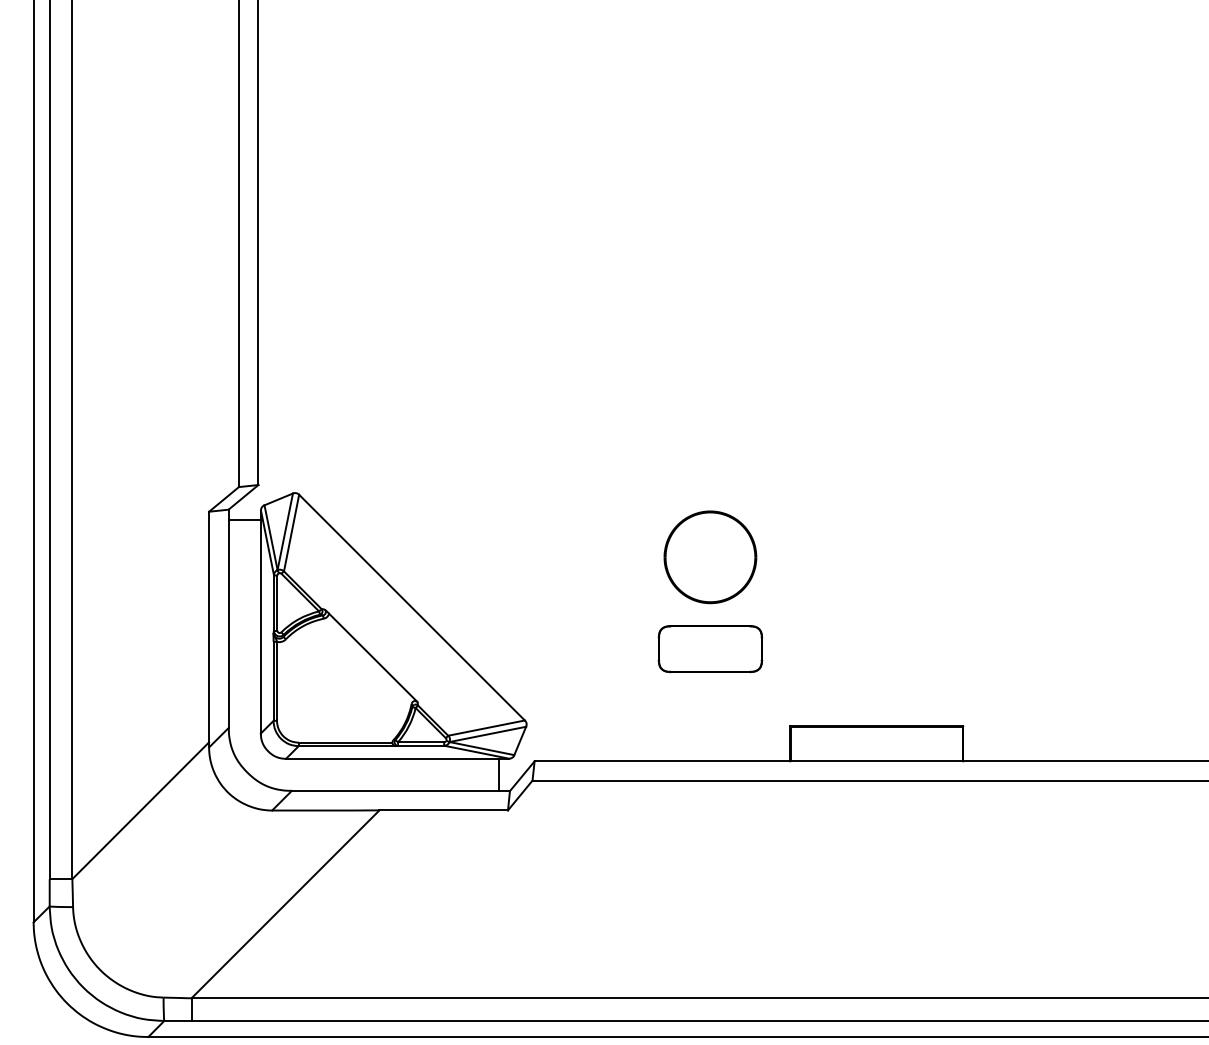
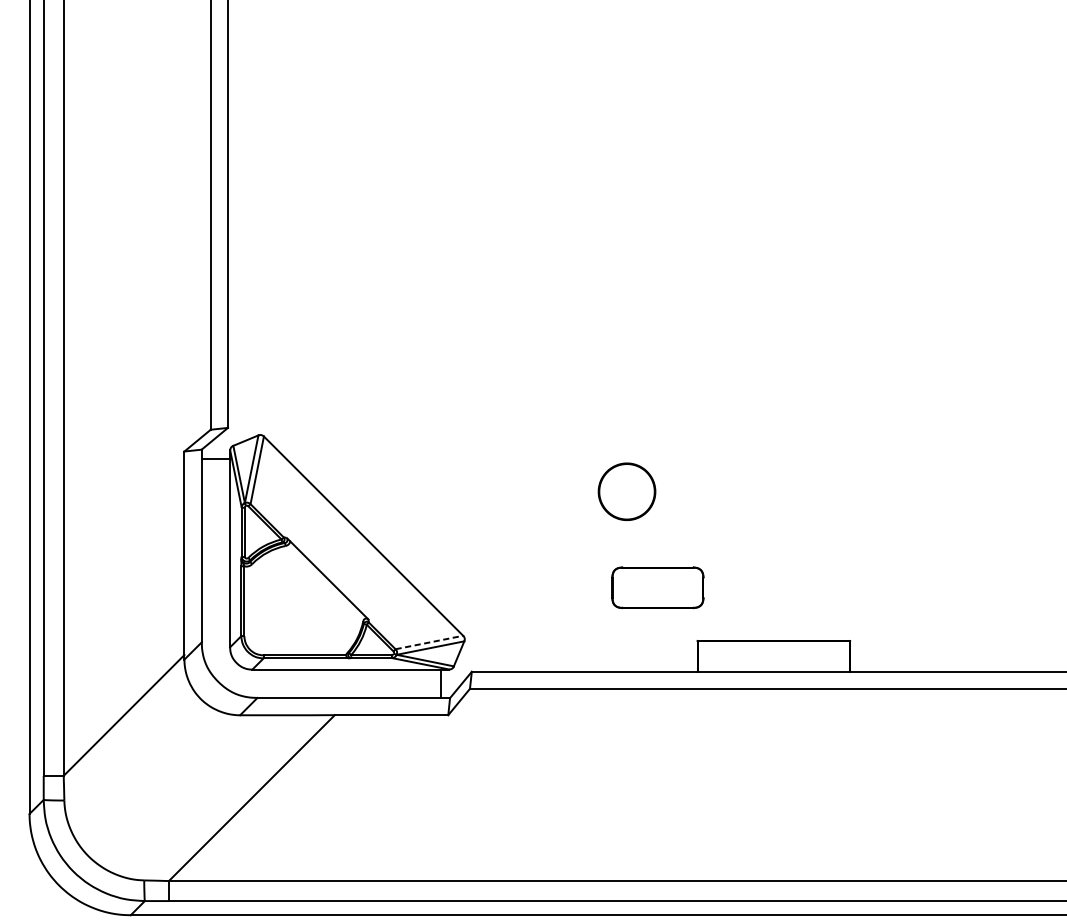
part: (710, 557) -> (627, 491), size x0.7
part: (710, 649) -> (657, 588), moved
line: (487, 728) -> (430, 642), solid -> dashed

